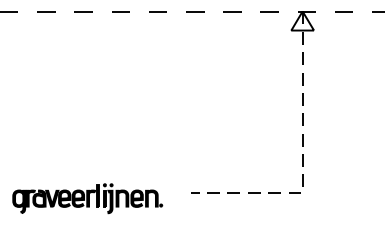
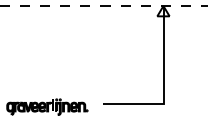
line: (302, 158) -> (163, 85), dashed -> solid

